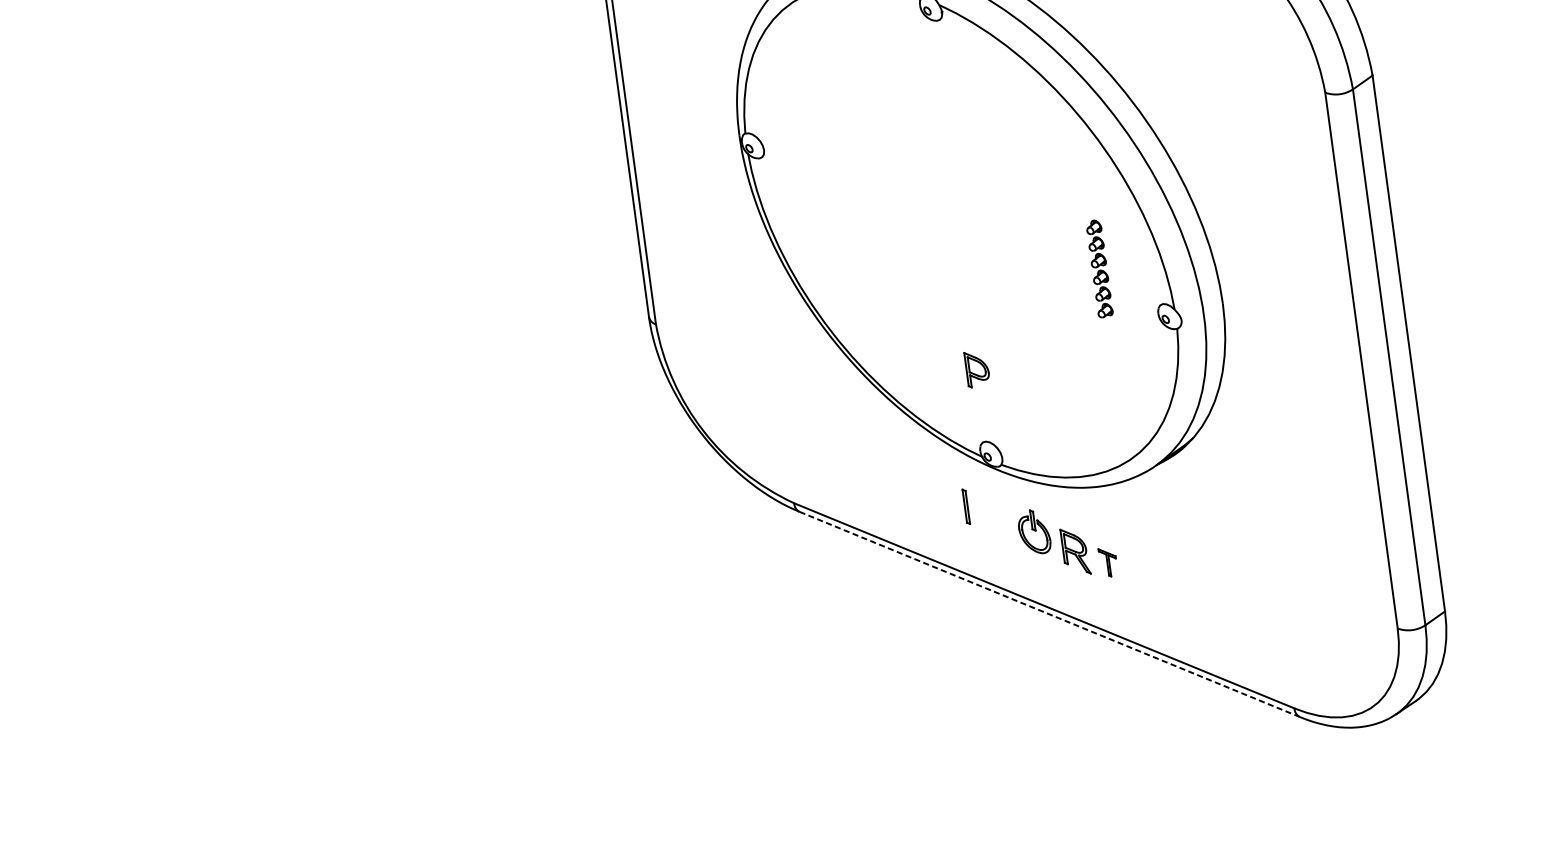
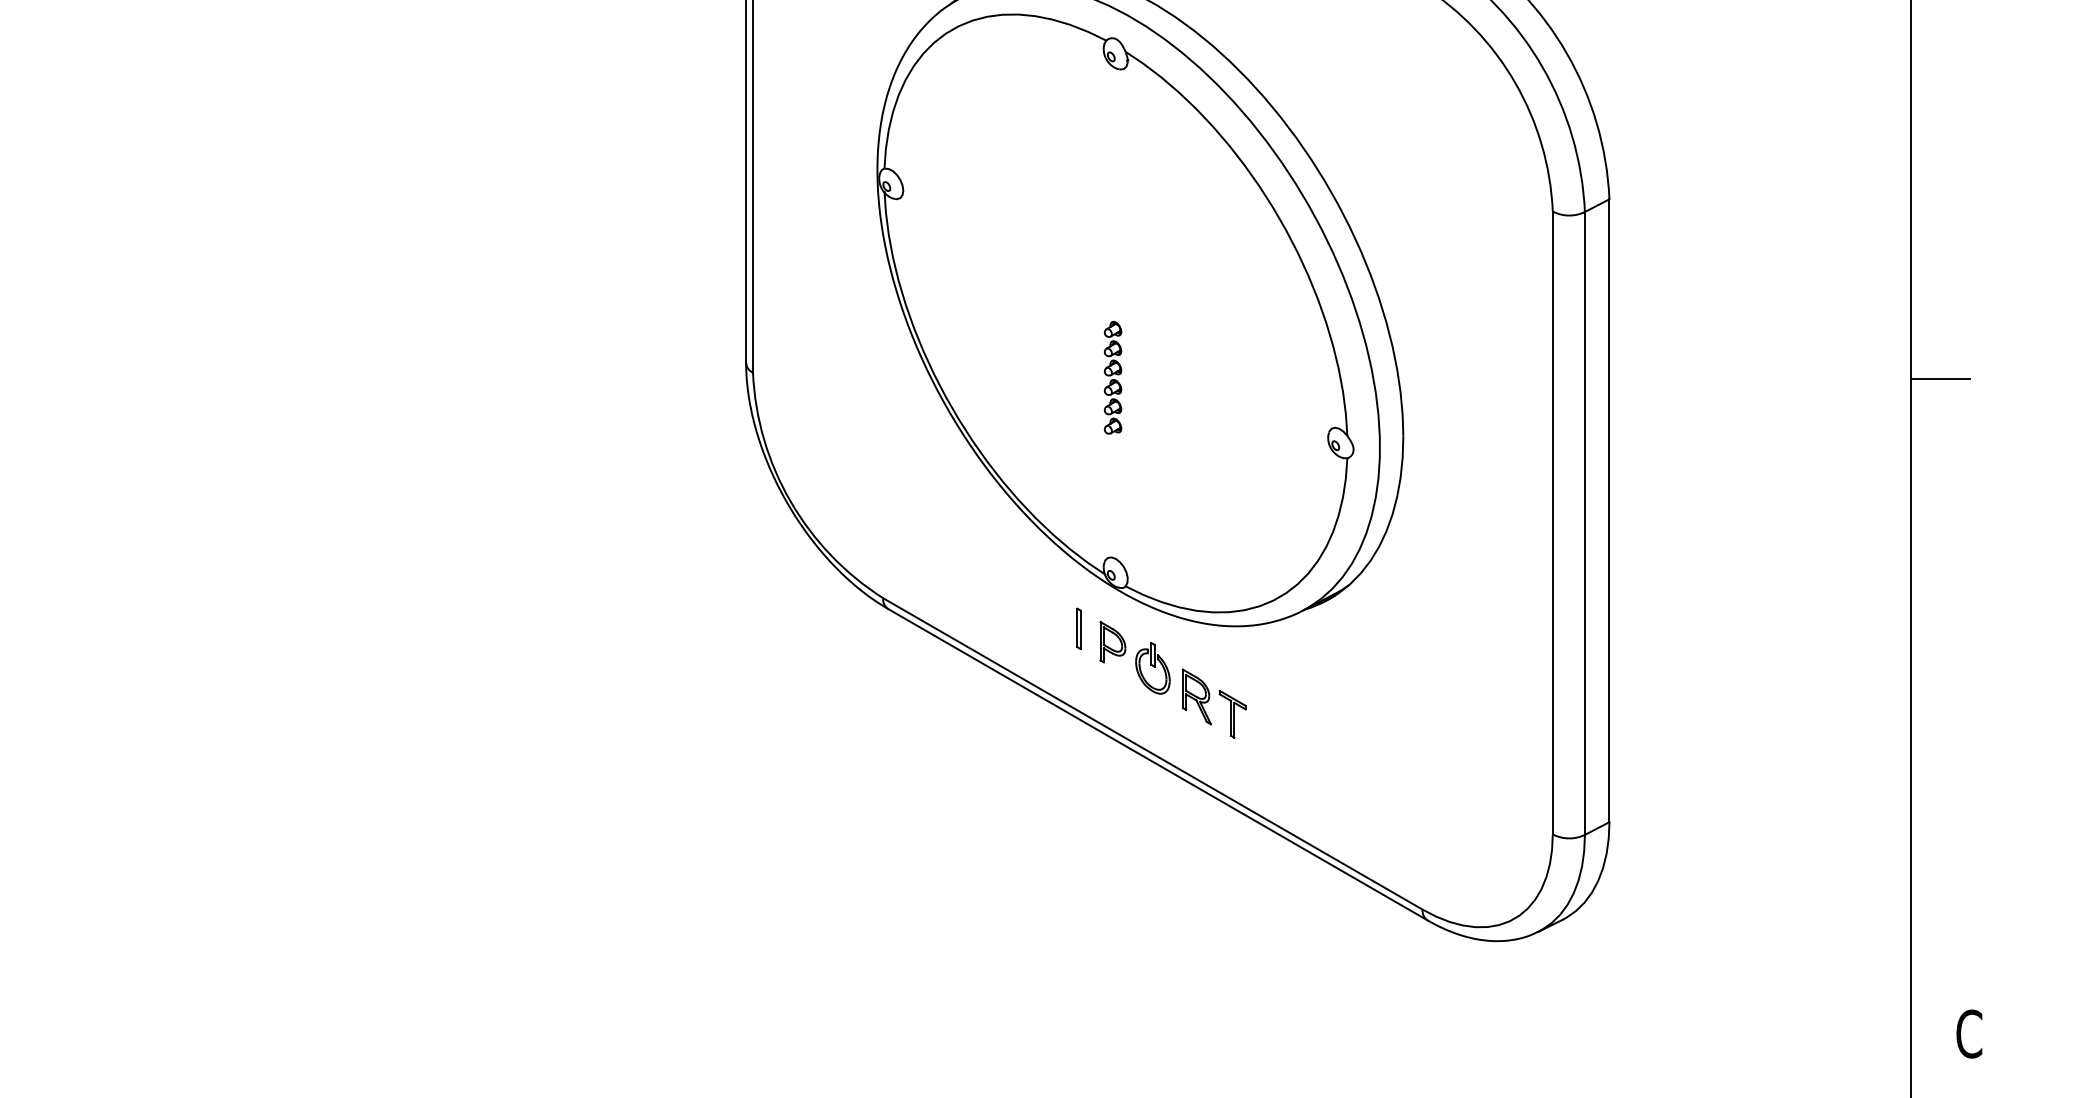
part: (1099, 268) -> (1112, 377), moved
part: (976, 369) -> (1112, 642), moved
part: (1108, 561) -> (1232, 713), size x1.43
line: (1050, 614) -> (1158, 764), dashed -> solid

